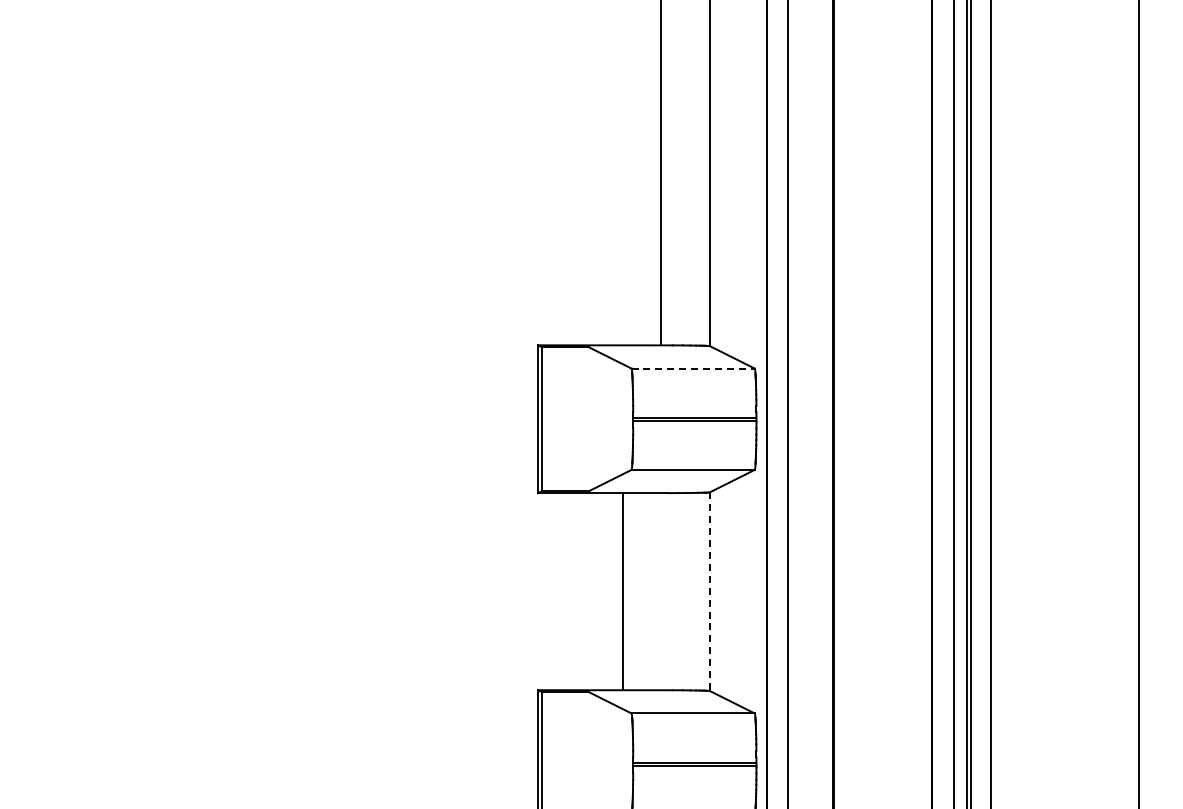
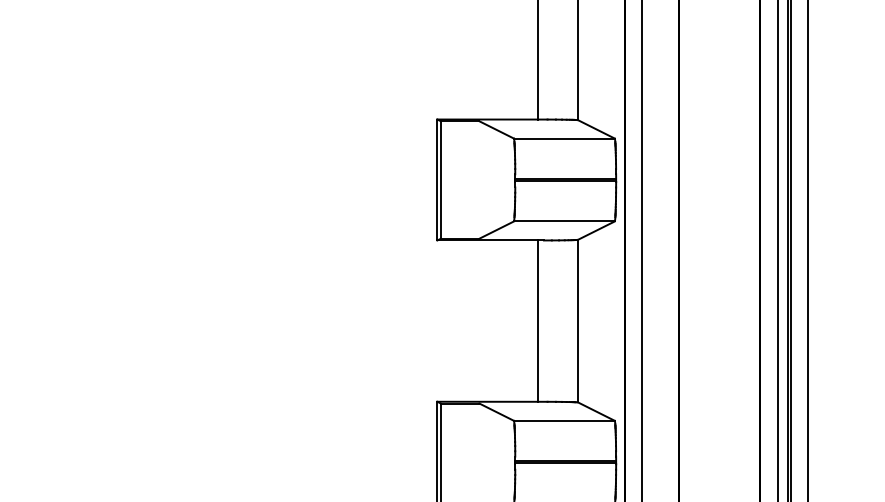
line: (693, 368) -> (564, 138), dashed -> solid
line: (622, 591) -> (537, 320), moved
line: (709, 592) -> (577, 321), dashed -> solid

